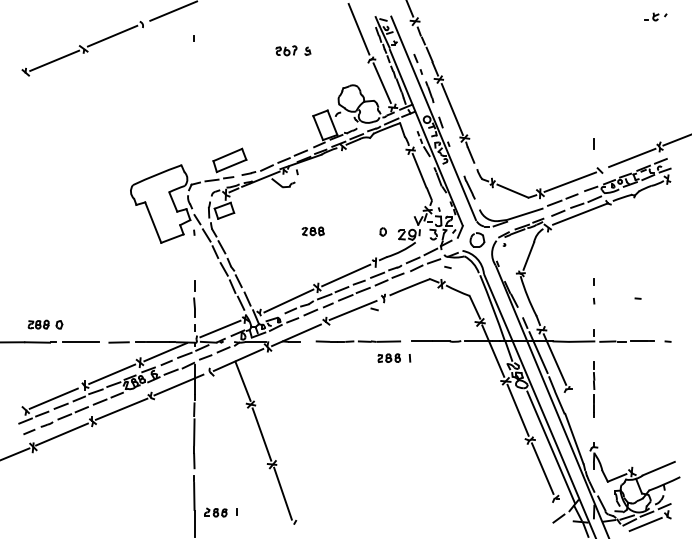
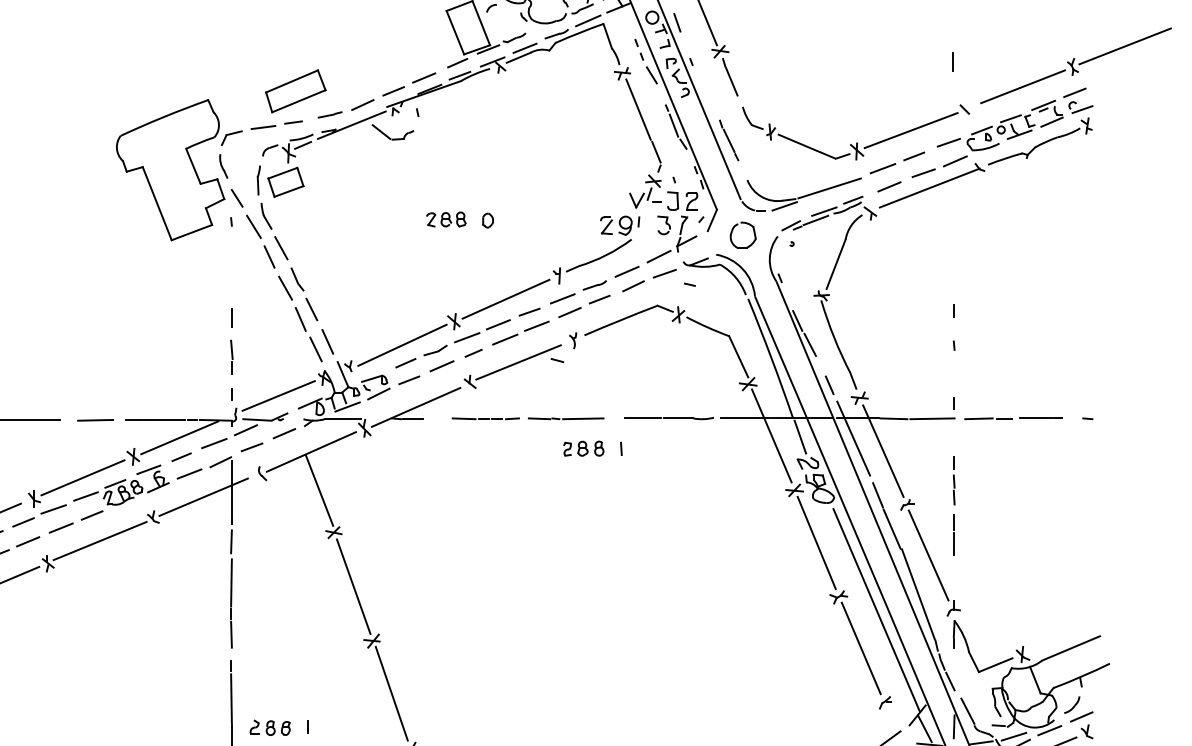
part: (382, 231) -> (486, 219), moved
line: (637, 298) -> (1032, 340), removed
line: (579, 417) -> (927, 555), added

